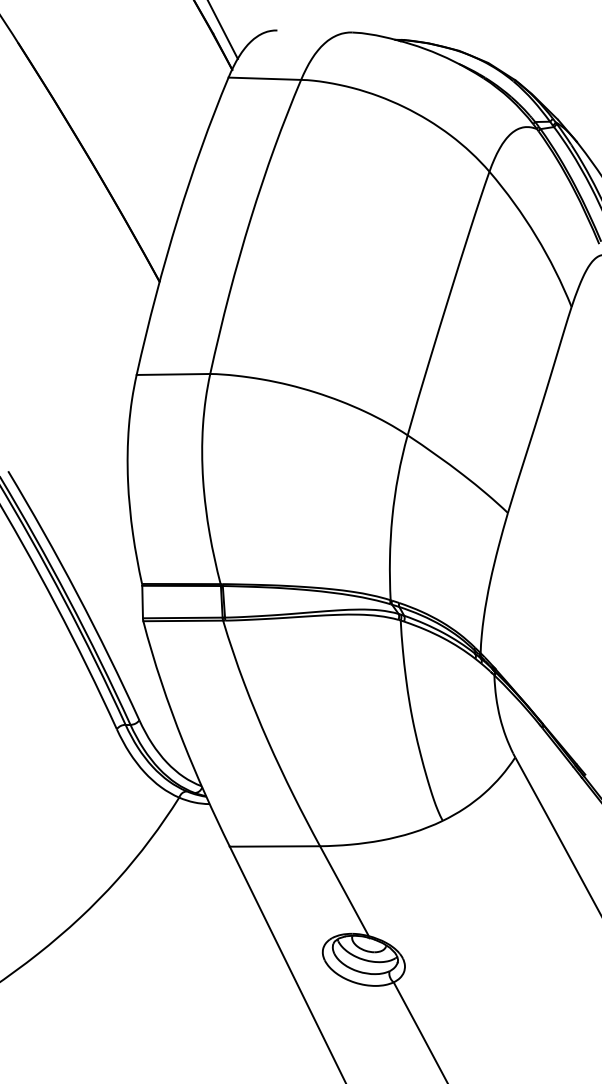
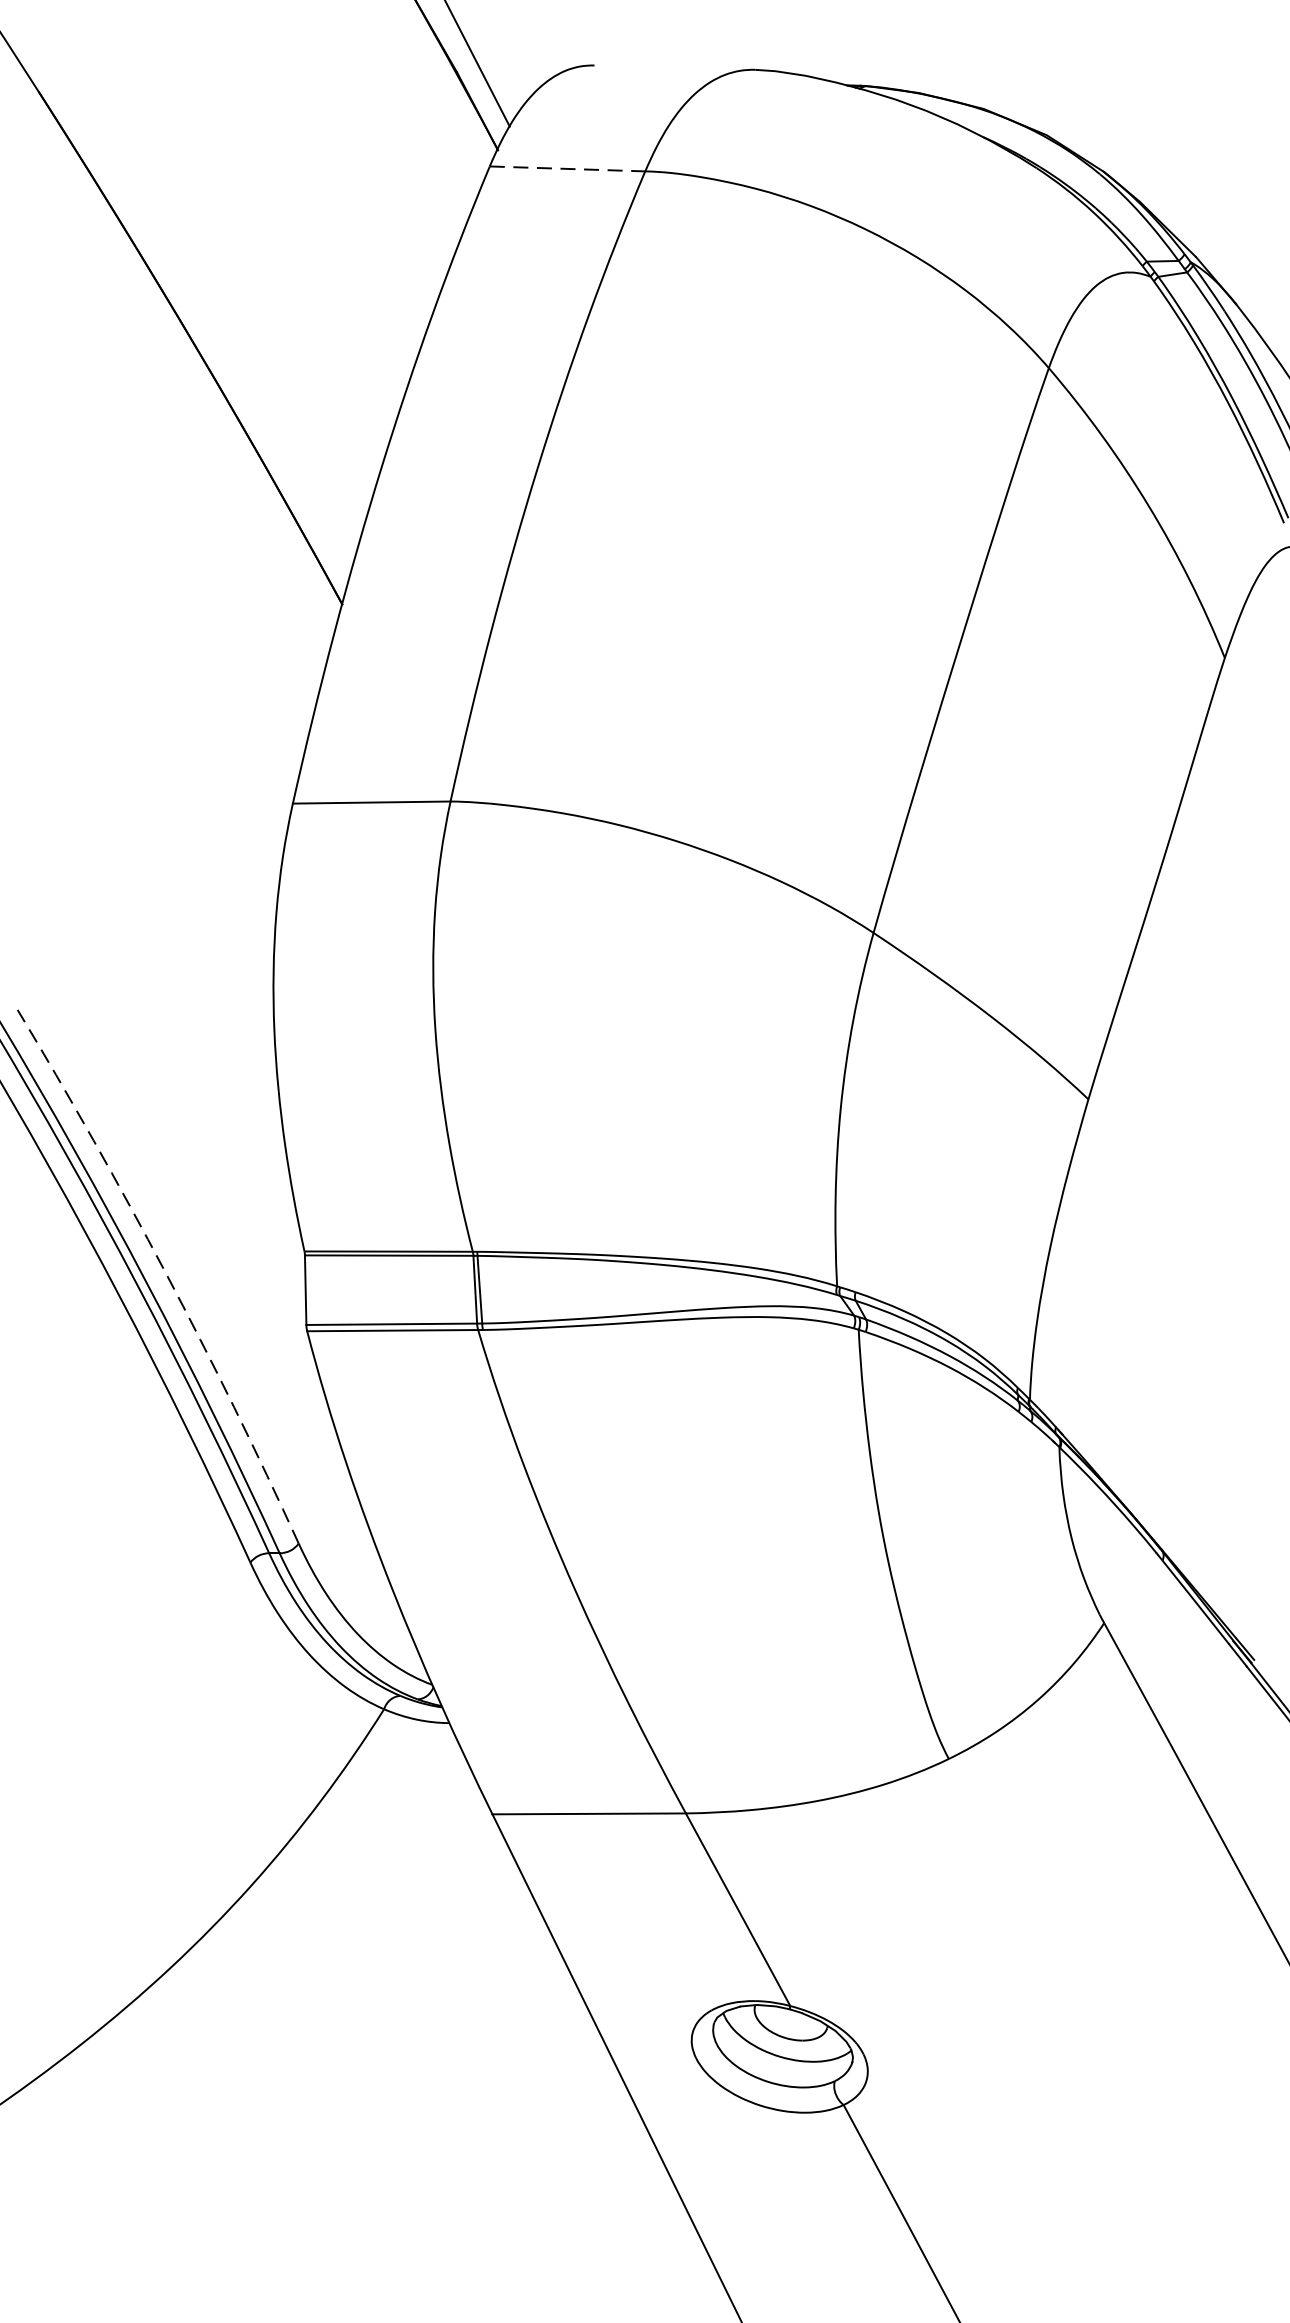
line: (265, 78) -> (568, 168), solid -> dashed
arc: (77, 593) -> (166, 1271), solid -> dashed

